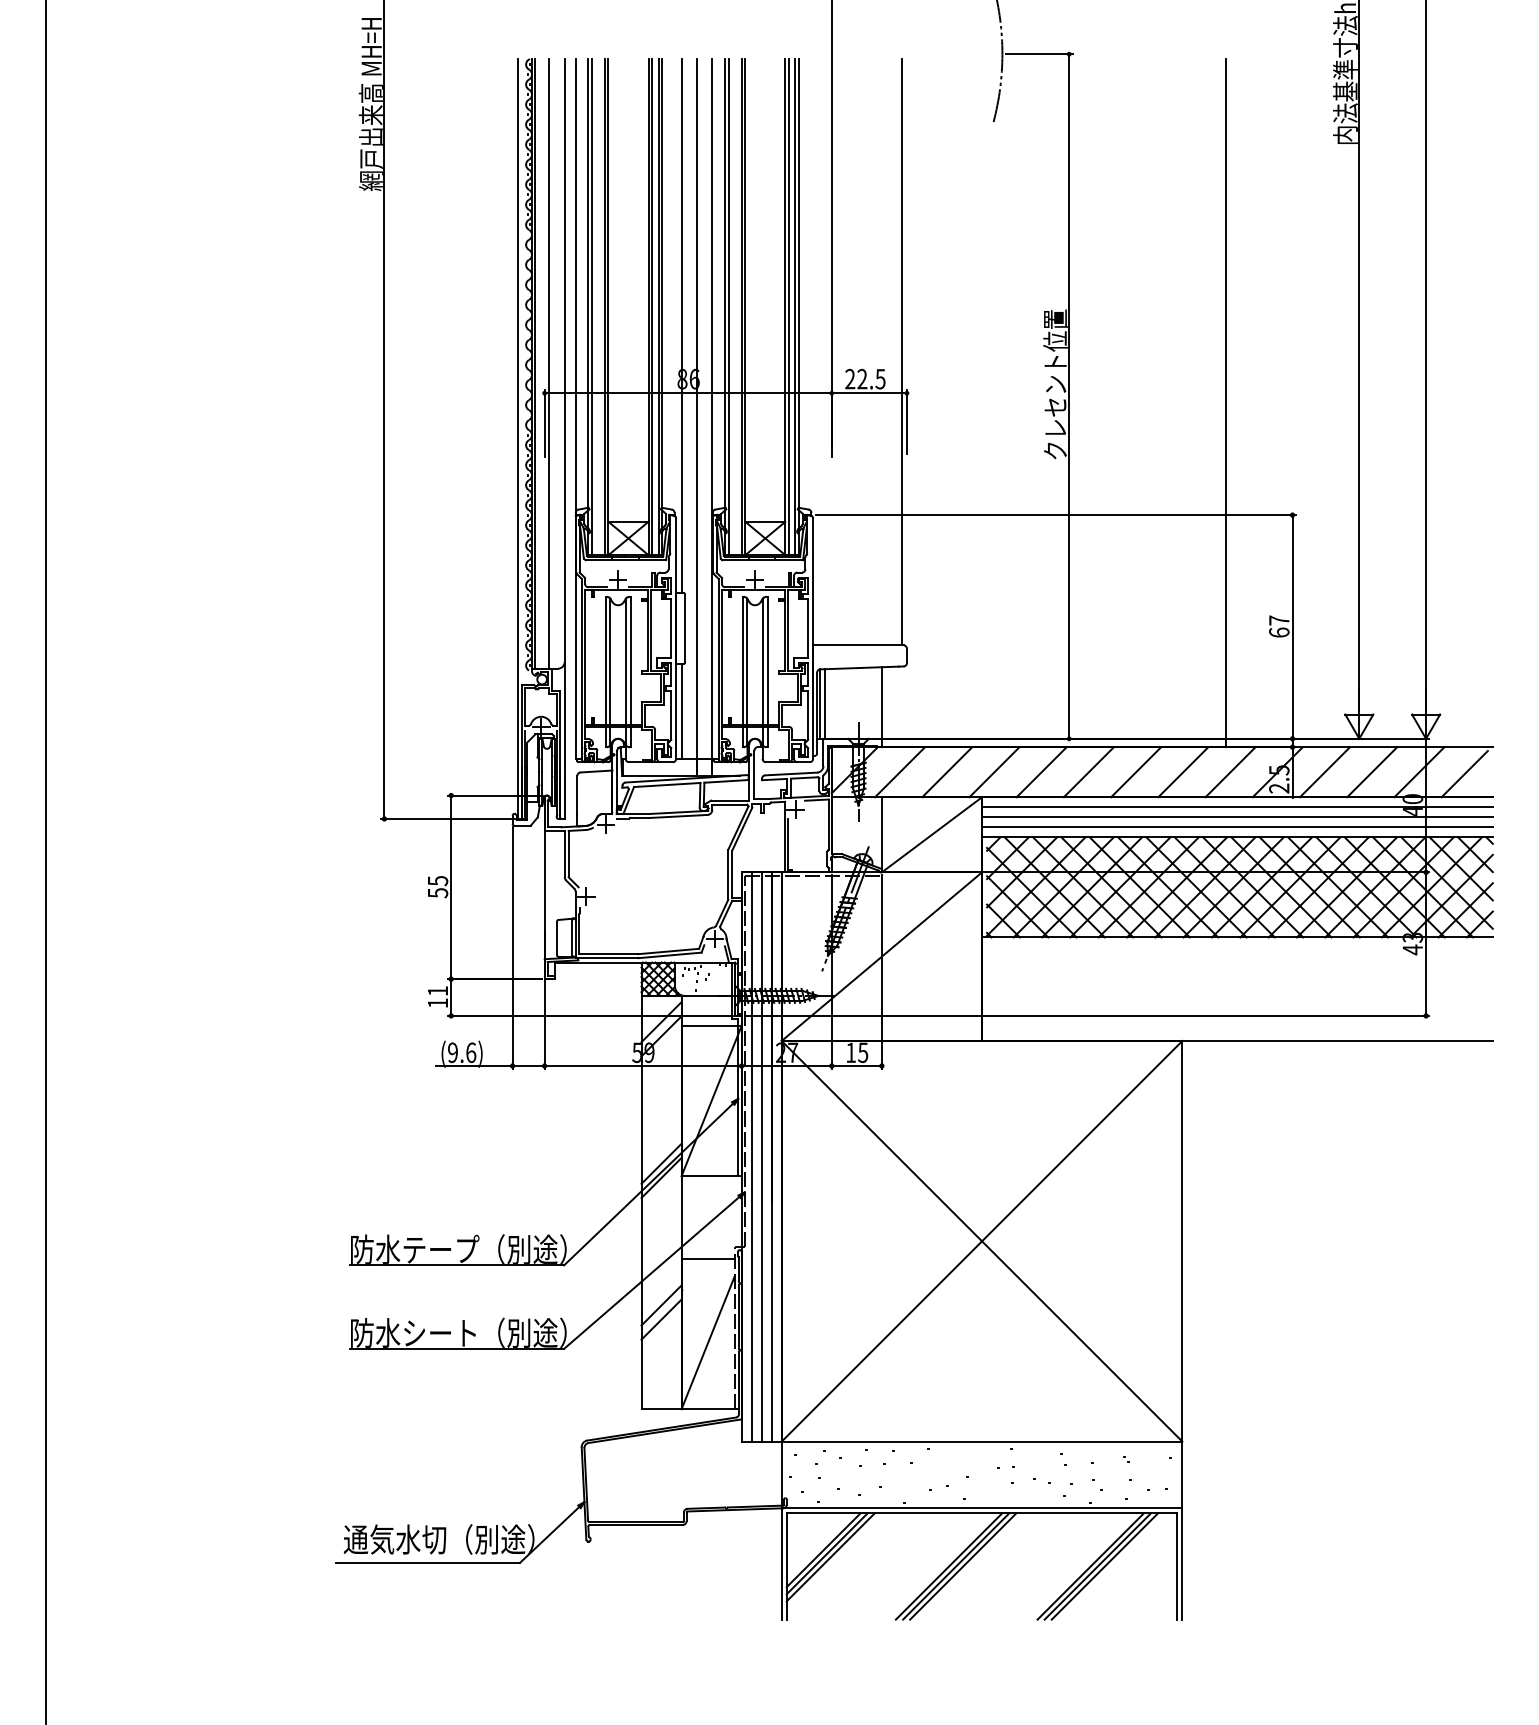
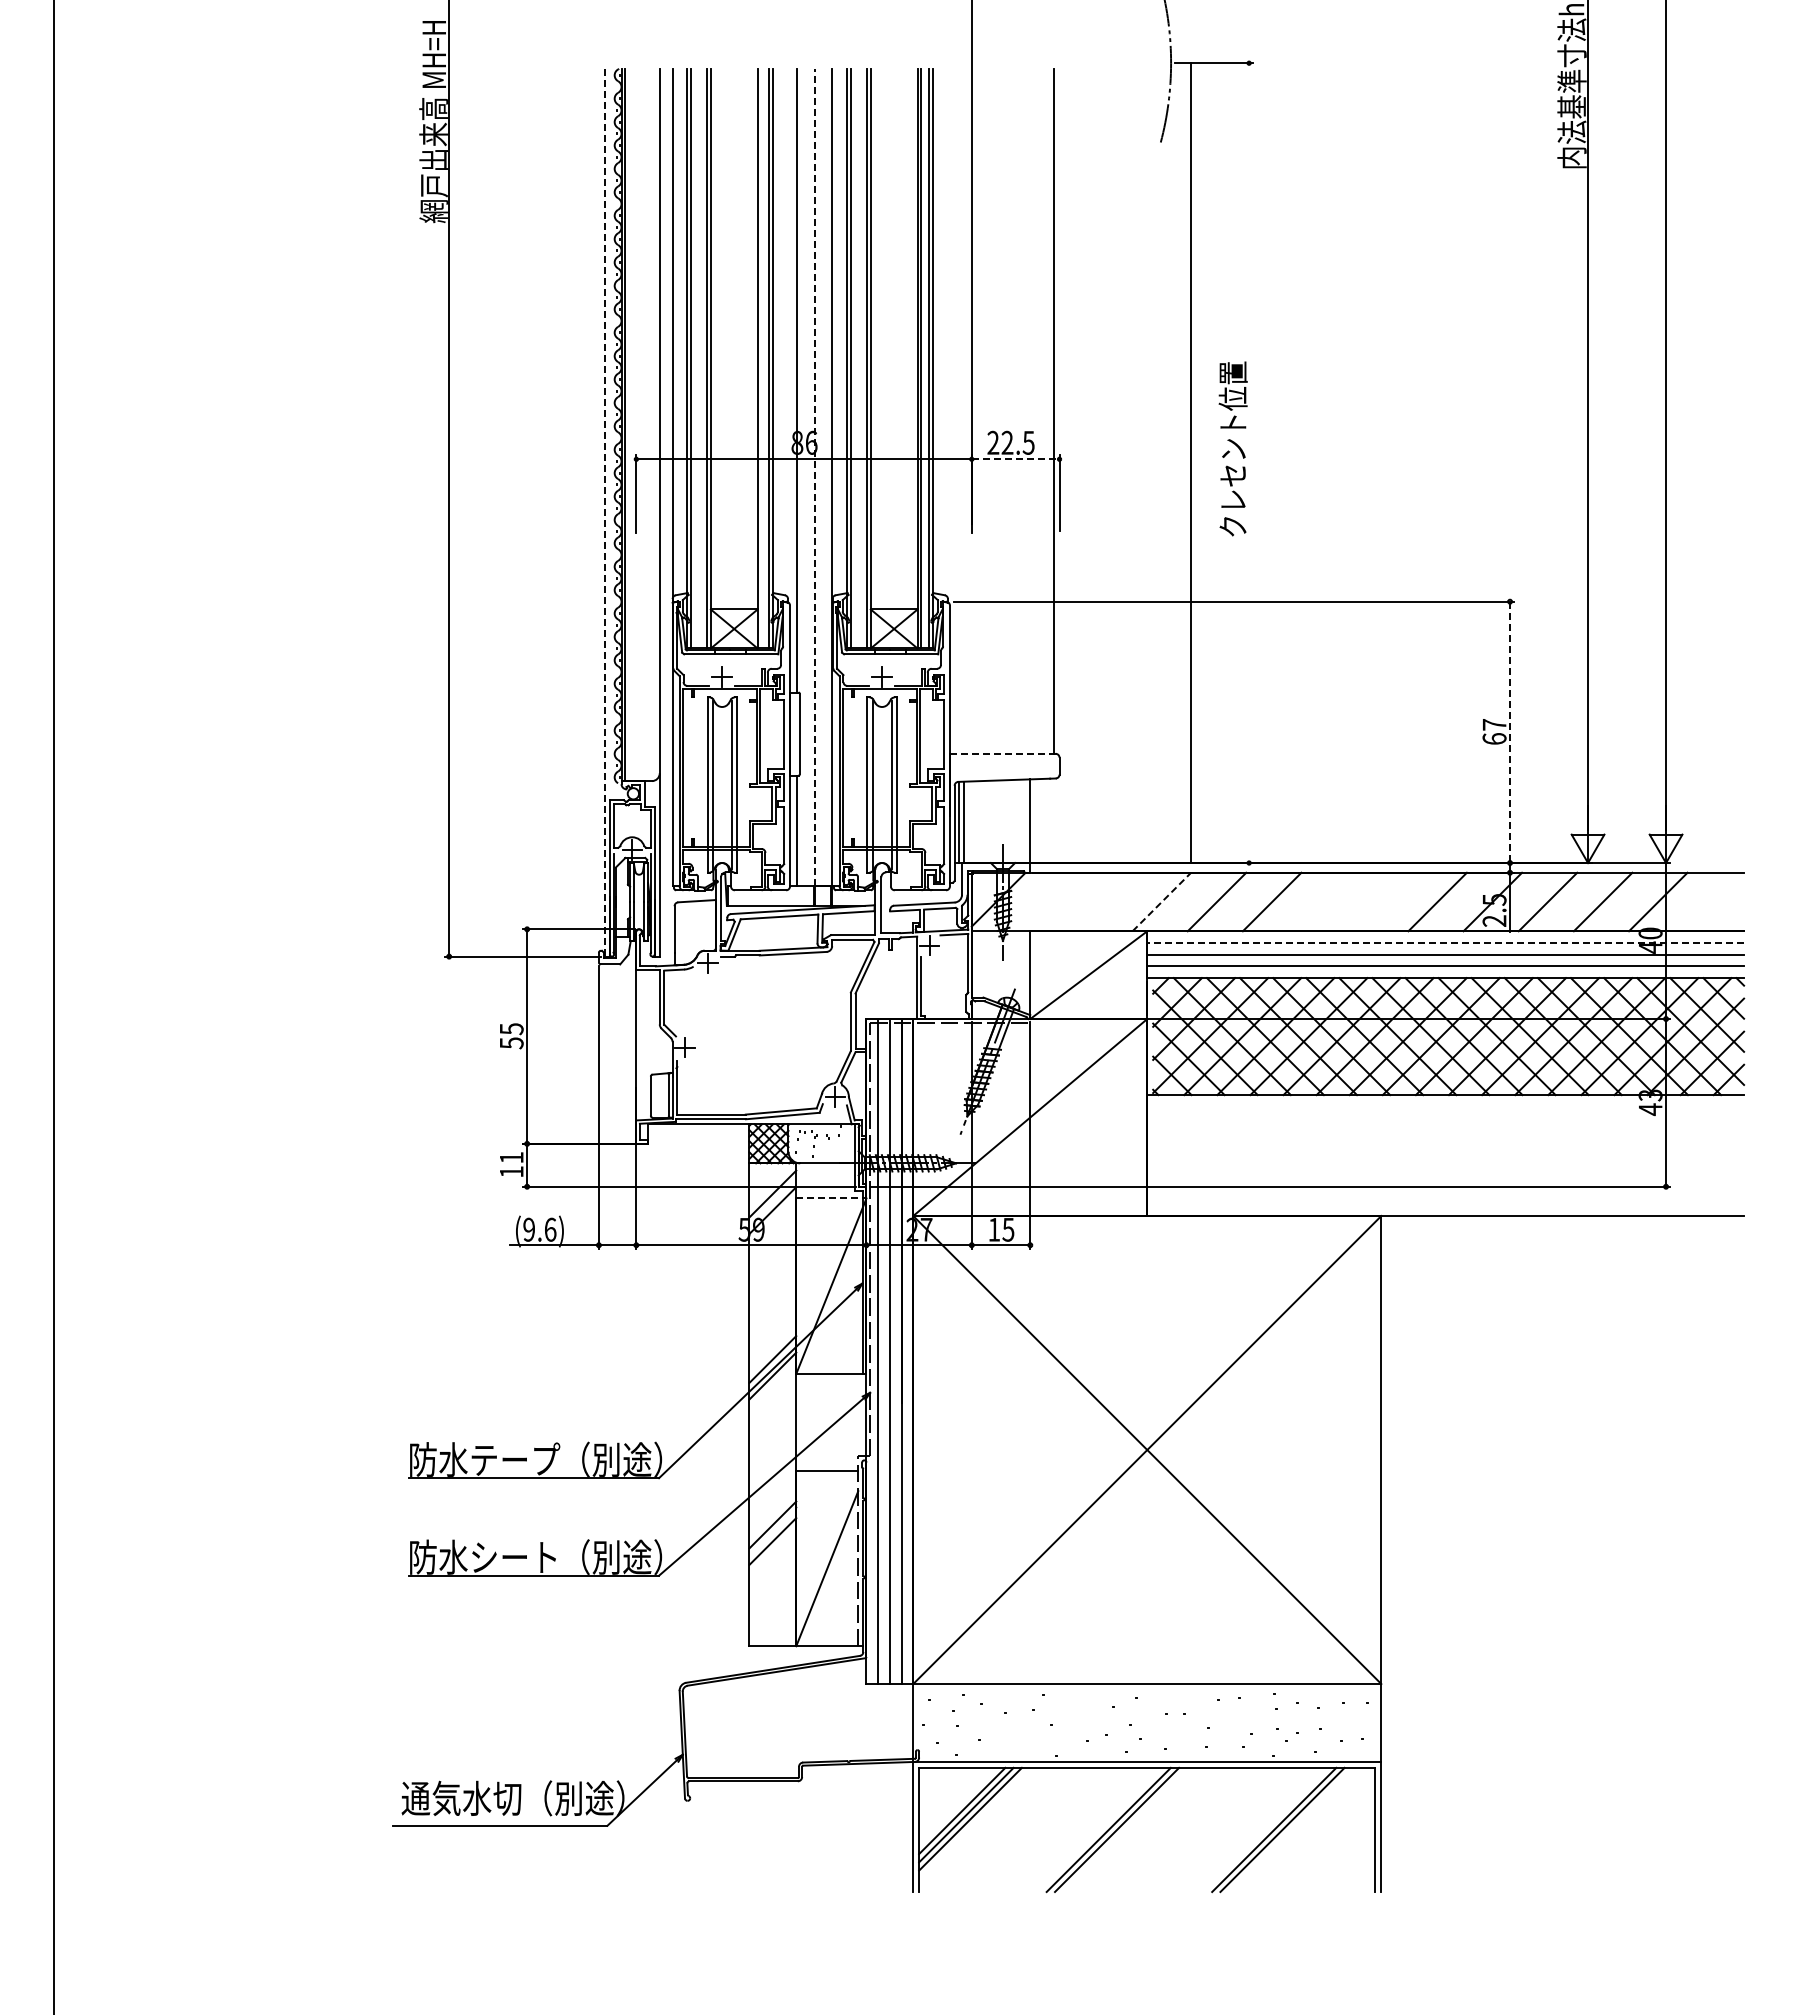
line: (651, 306) -> (761, 358), removed
line: (549, 363) -> (641, 424), removed
line: (869, 393) -> (1015, 459), solid -> dashed
line: (1069, 396) -> (1191, 463), moved
line: (1226, 402) -> (1432, 470), removed
line: (697, 408) -> (814, 477), solid -> dashed
line: (518, 438) -> (605, 512), solid -> dashed
line: (1292, 627) -> (1510, 732), solid -> dashed
line: (856, 645) -> (1000, 753), solid -> dashed
line: (900, 771) -> (1051, 901), removed
line: (947, 771) -> (1106, 901), removed
line: (995, 771) -> (1162, 901), solid -> dashed
line: (1136, 771) -> (1327, 901), removed
line: (1183, 771) -> (1382, 901), removed
line: (1465, 774) -> (1711, 904), removed
line: (1237, 806) -> (1445, 942), solid -> dashed
line: (711, 1025) -> (831, 1198), solid -> dashed
line: (963, 1566) -> (1125, 1829), removed
line: (1104, 1566) -> (1290, 1829), removed

